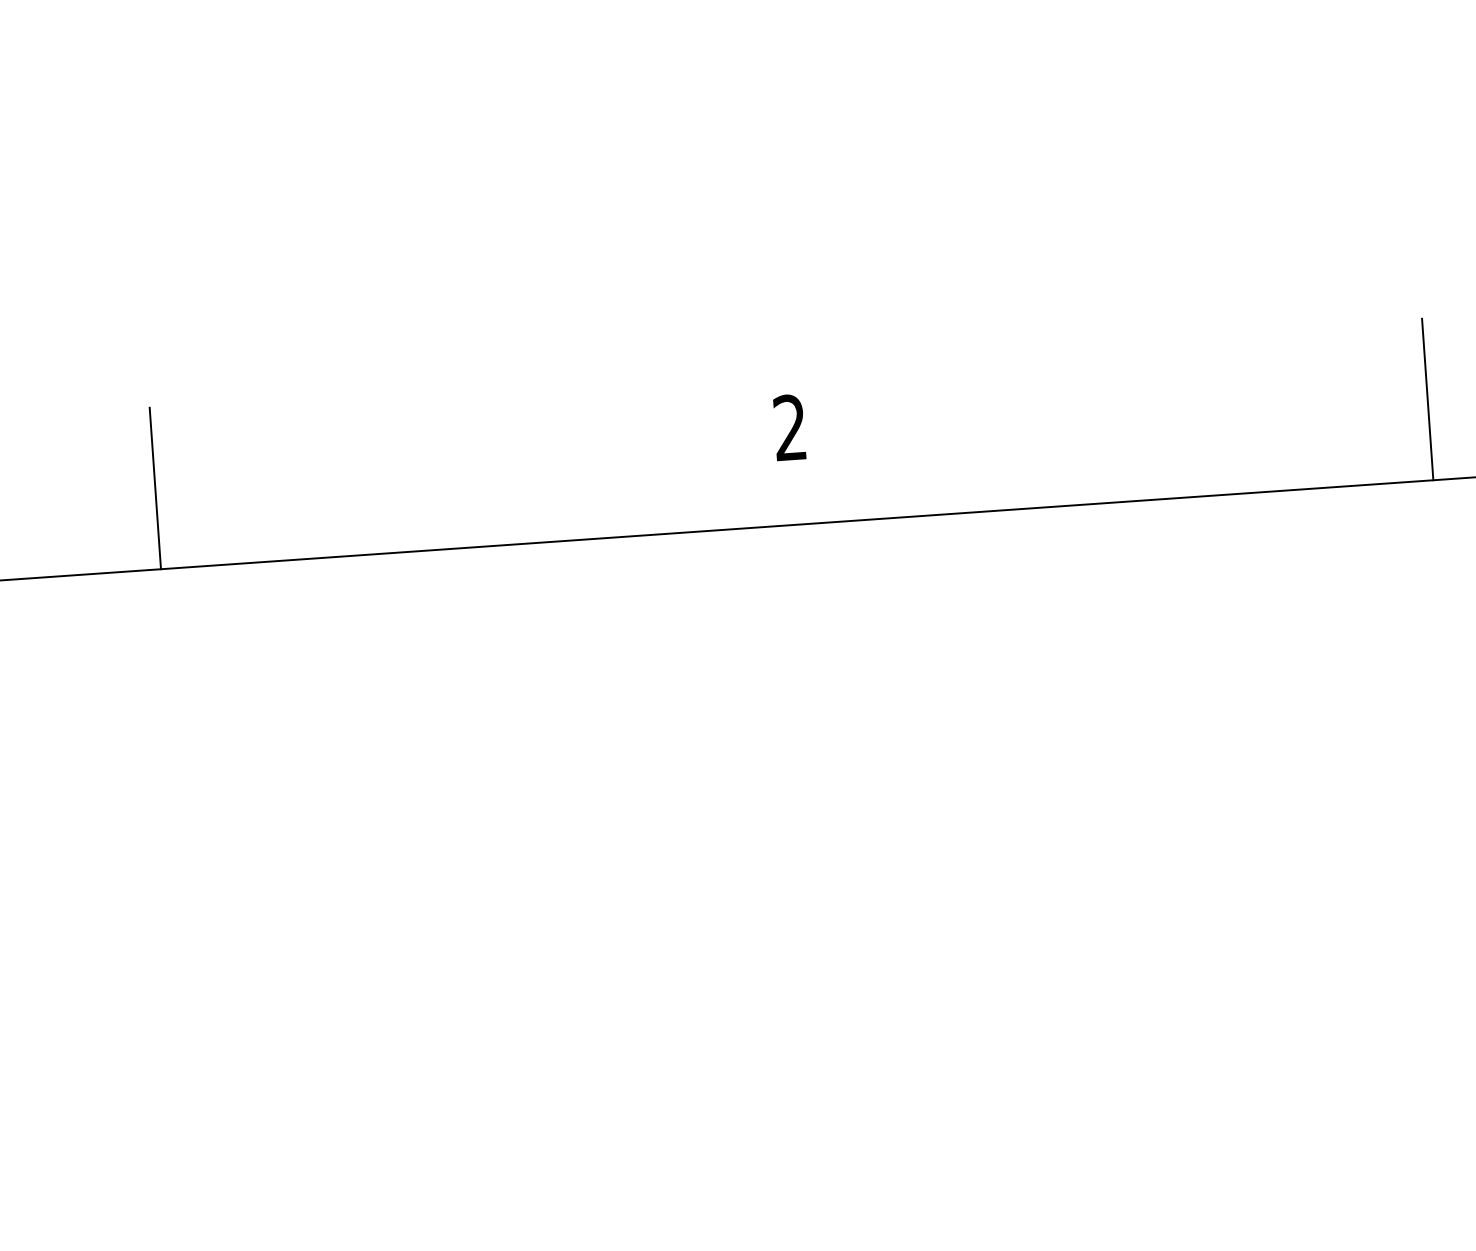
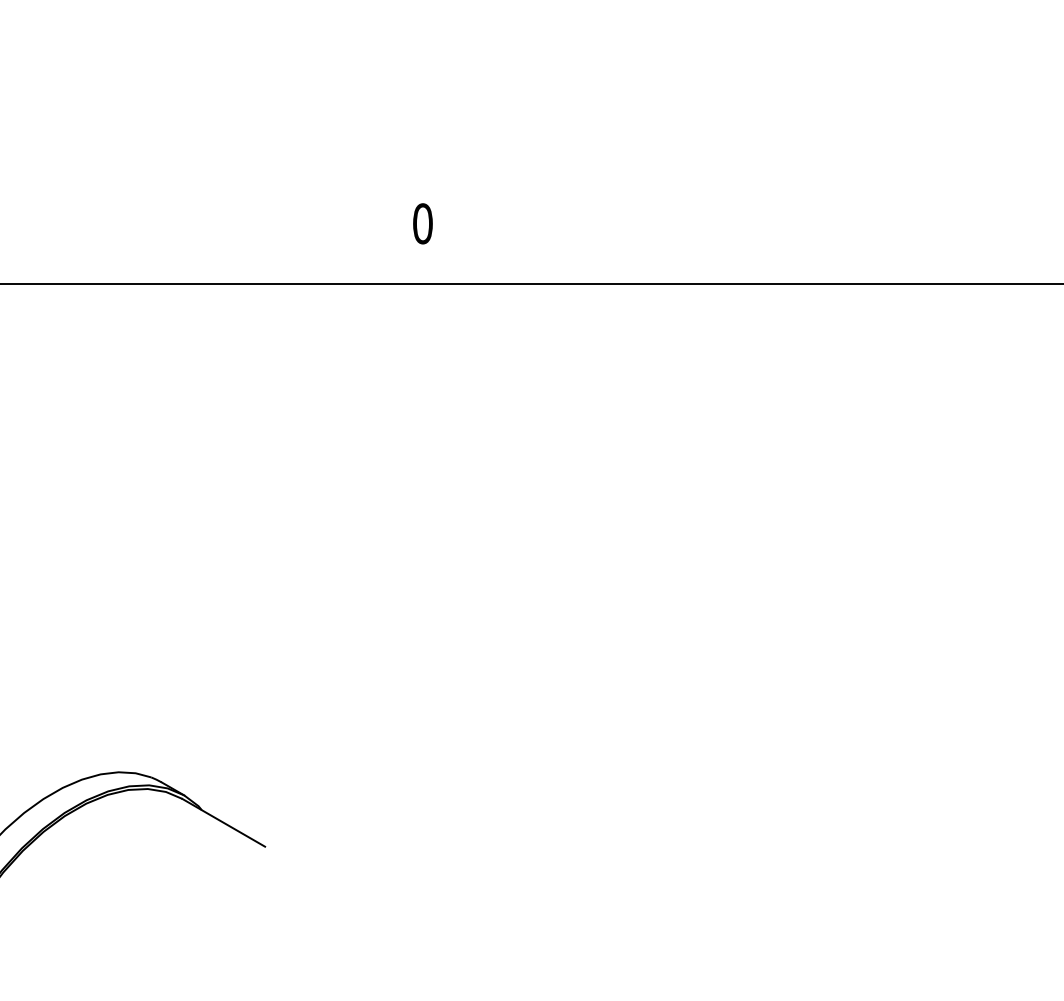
line: (1427, 399) -> (815, 233), removed
text: (789, 427) -> (422, 223), 2 -> 0
line: (155, 487) -> (30, 233), removed

